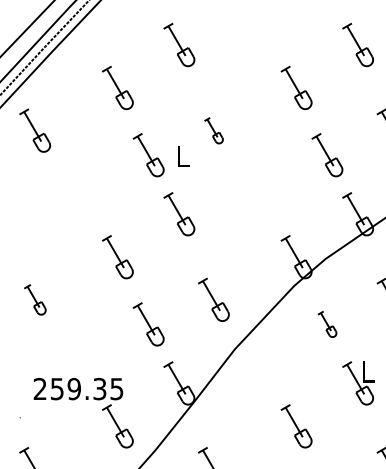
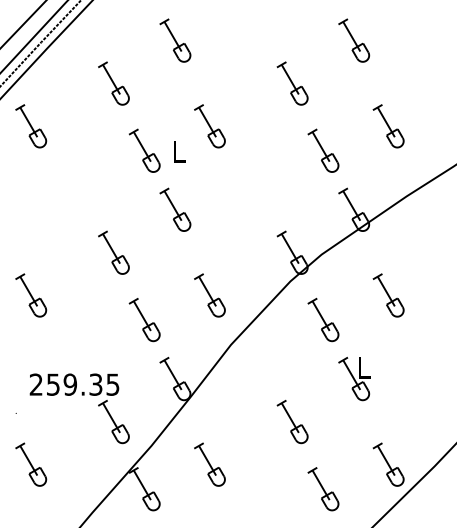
part: (213, 130) -> (209, 126), size x1.67
part: (35, 299) -> (31, 295), size x1.43
part: (327, 323) -> (323, 319), size x1.67

